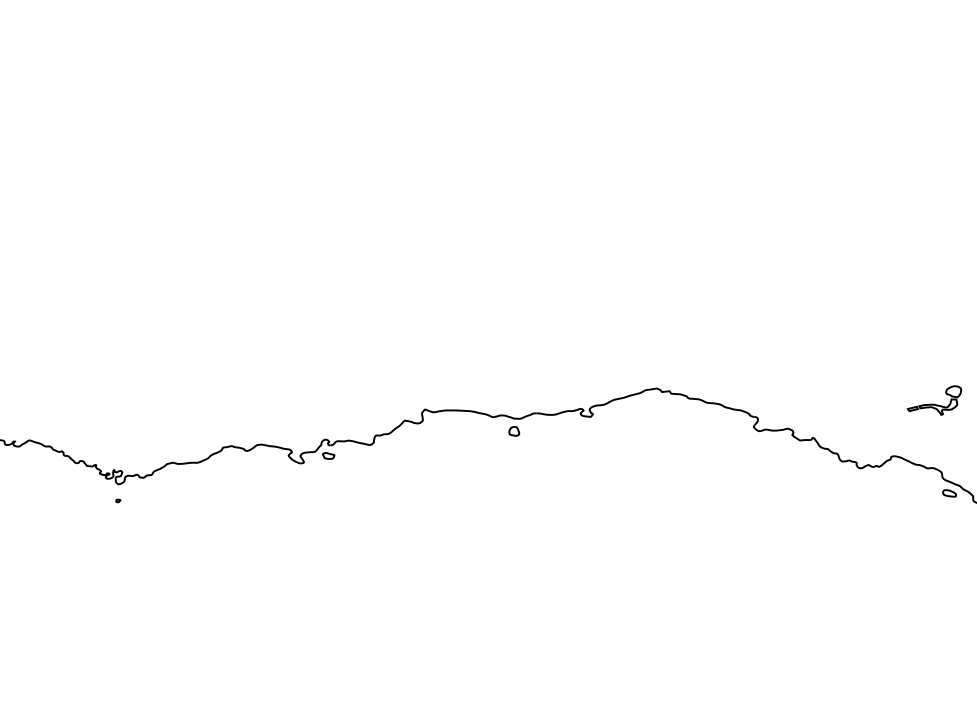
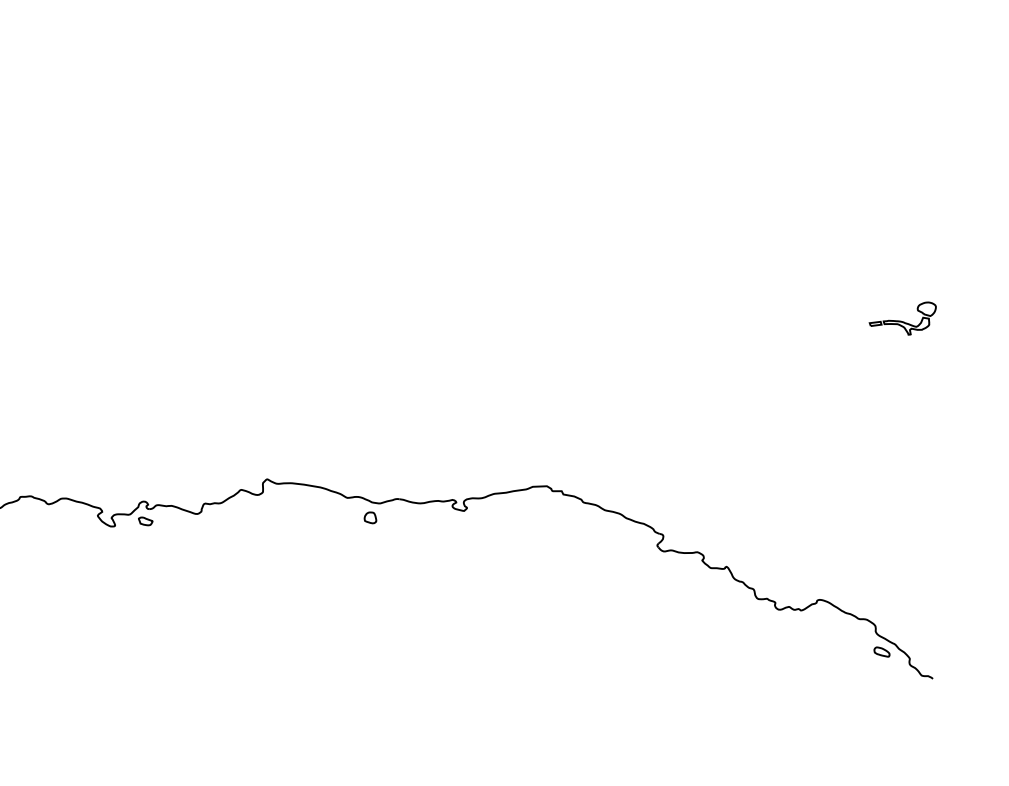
part: (934, 400) -> (902, 316), moved

